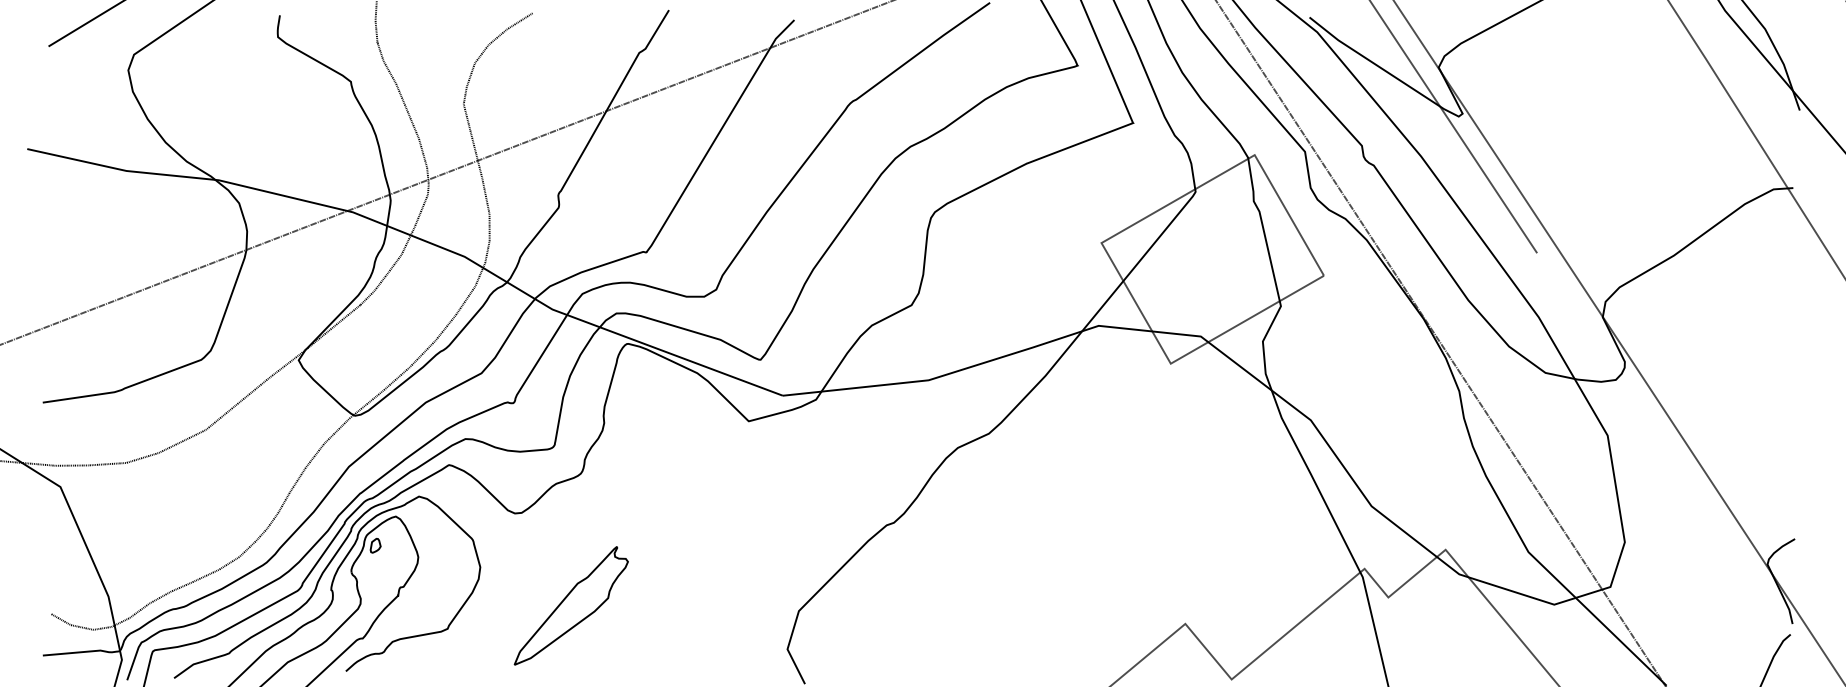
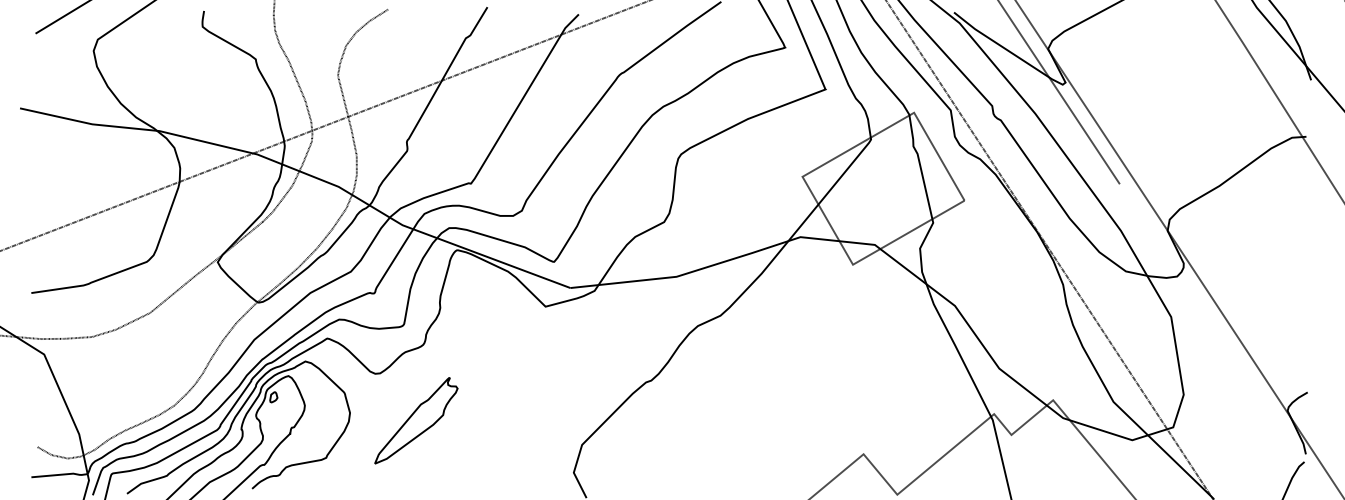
part: (570, 605) -> (415, 420), moved

